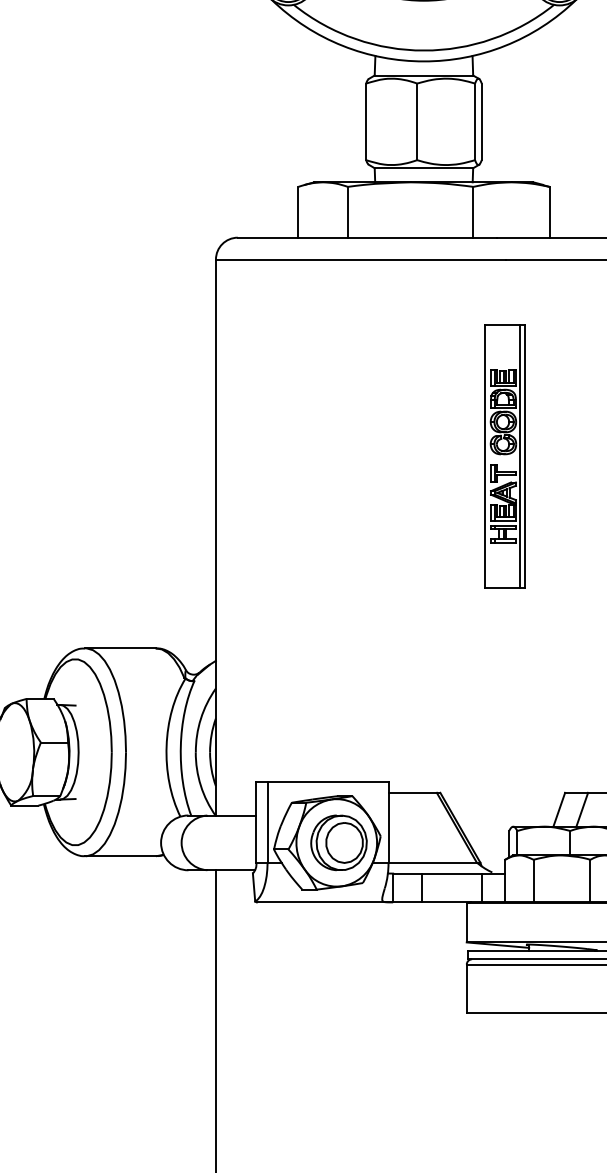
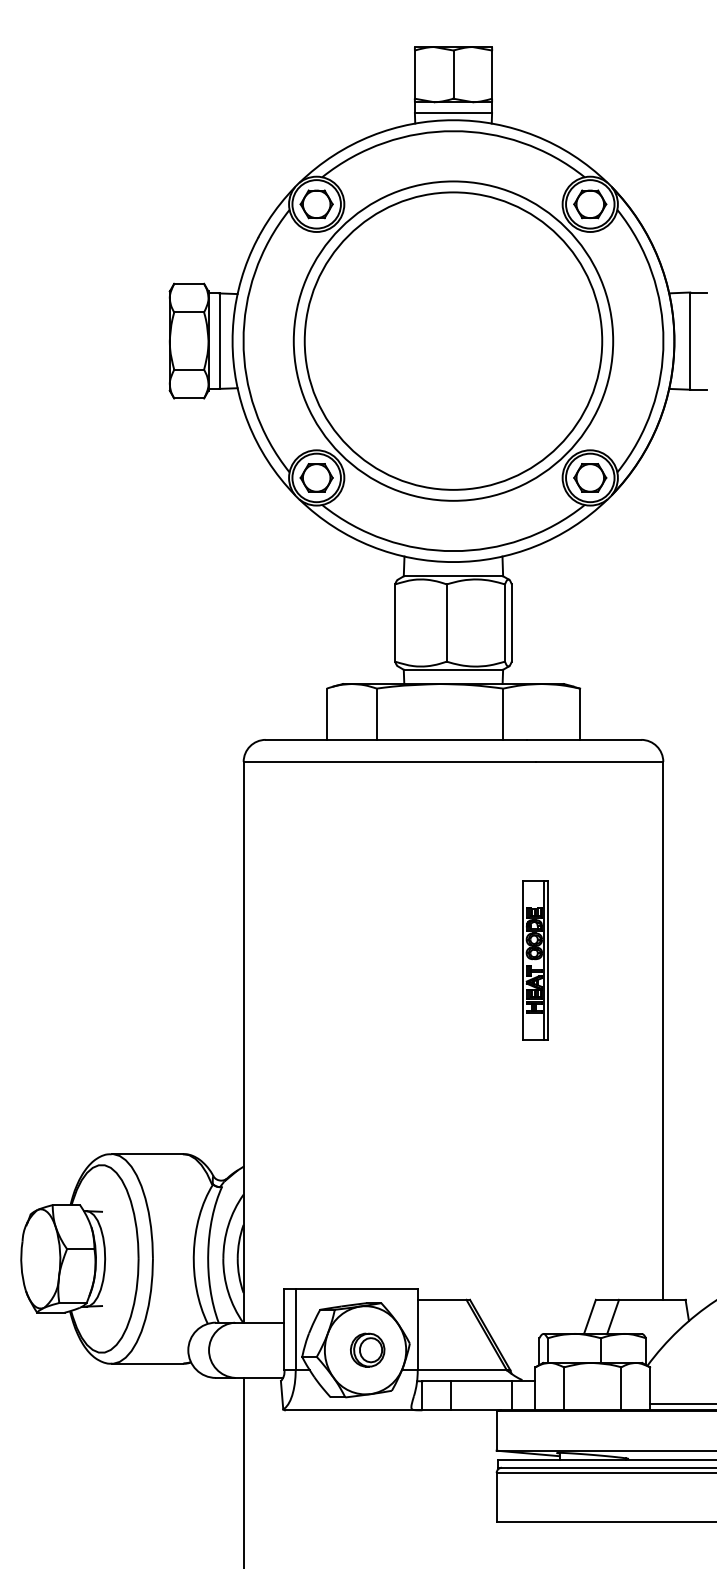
part: (505, 456) -> (535, 960), size x0.6
part: (338, 842) -> (367, 1349), size x0.6

